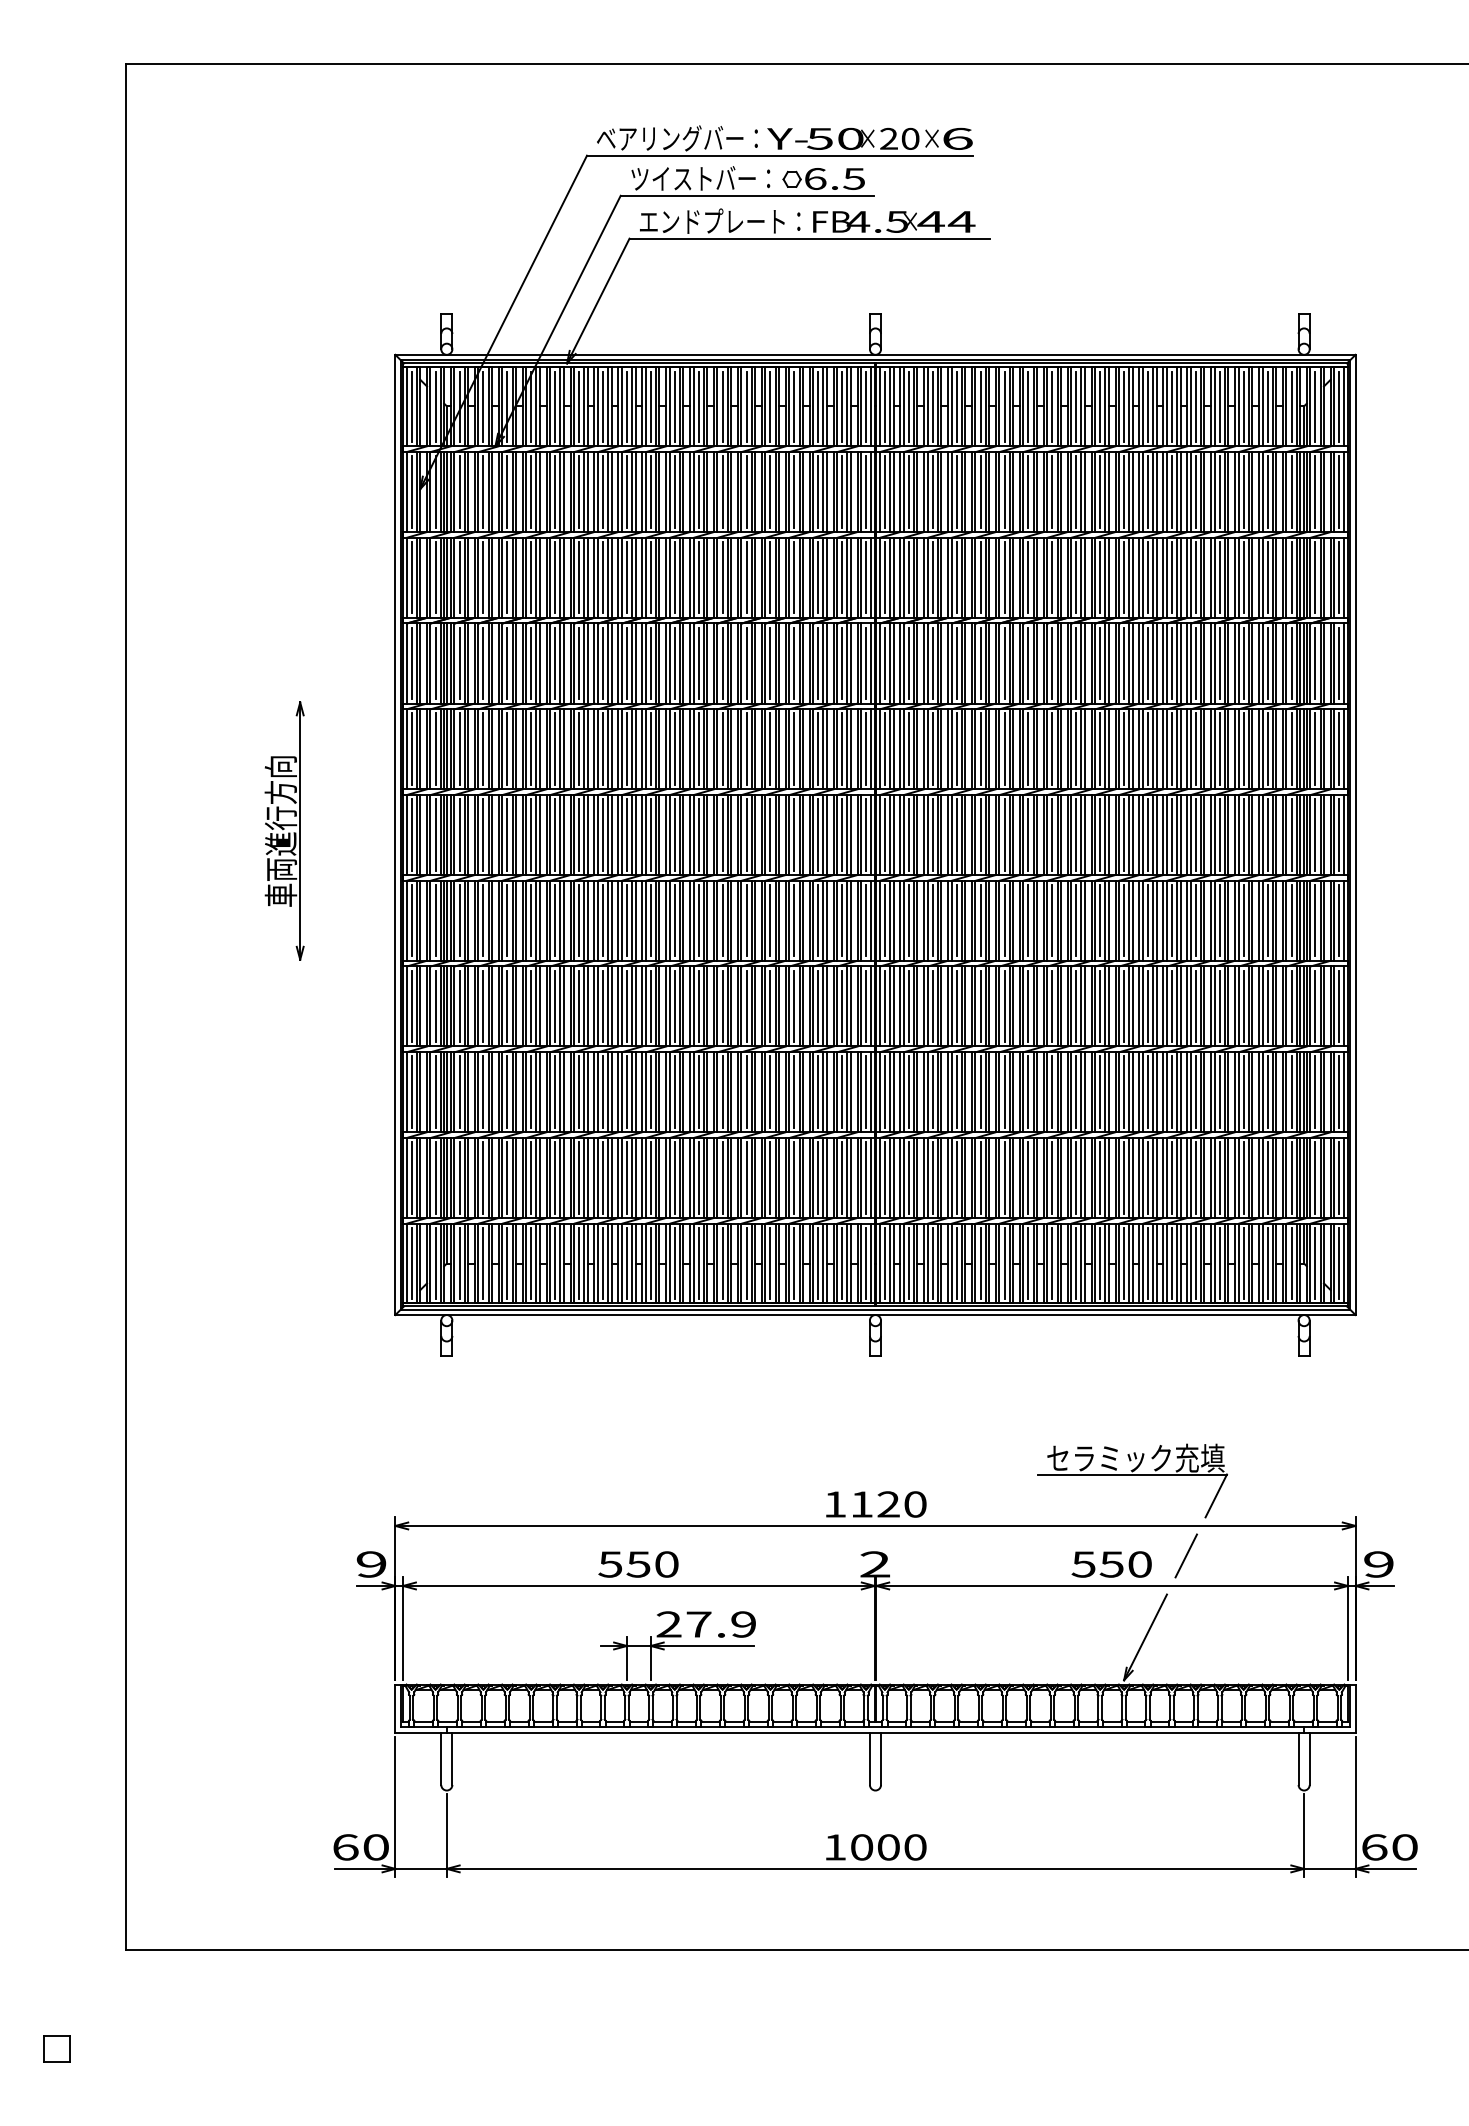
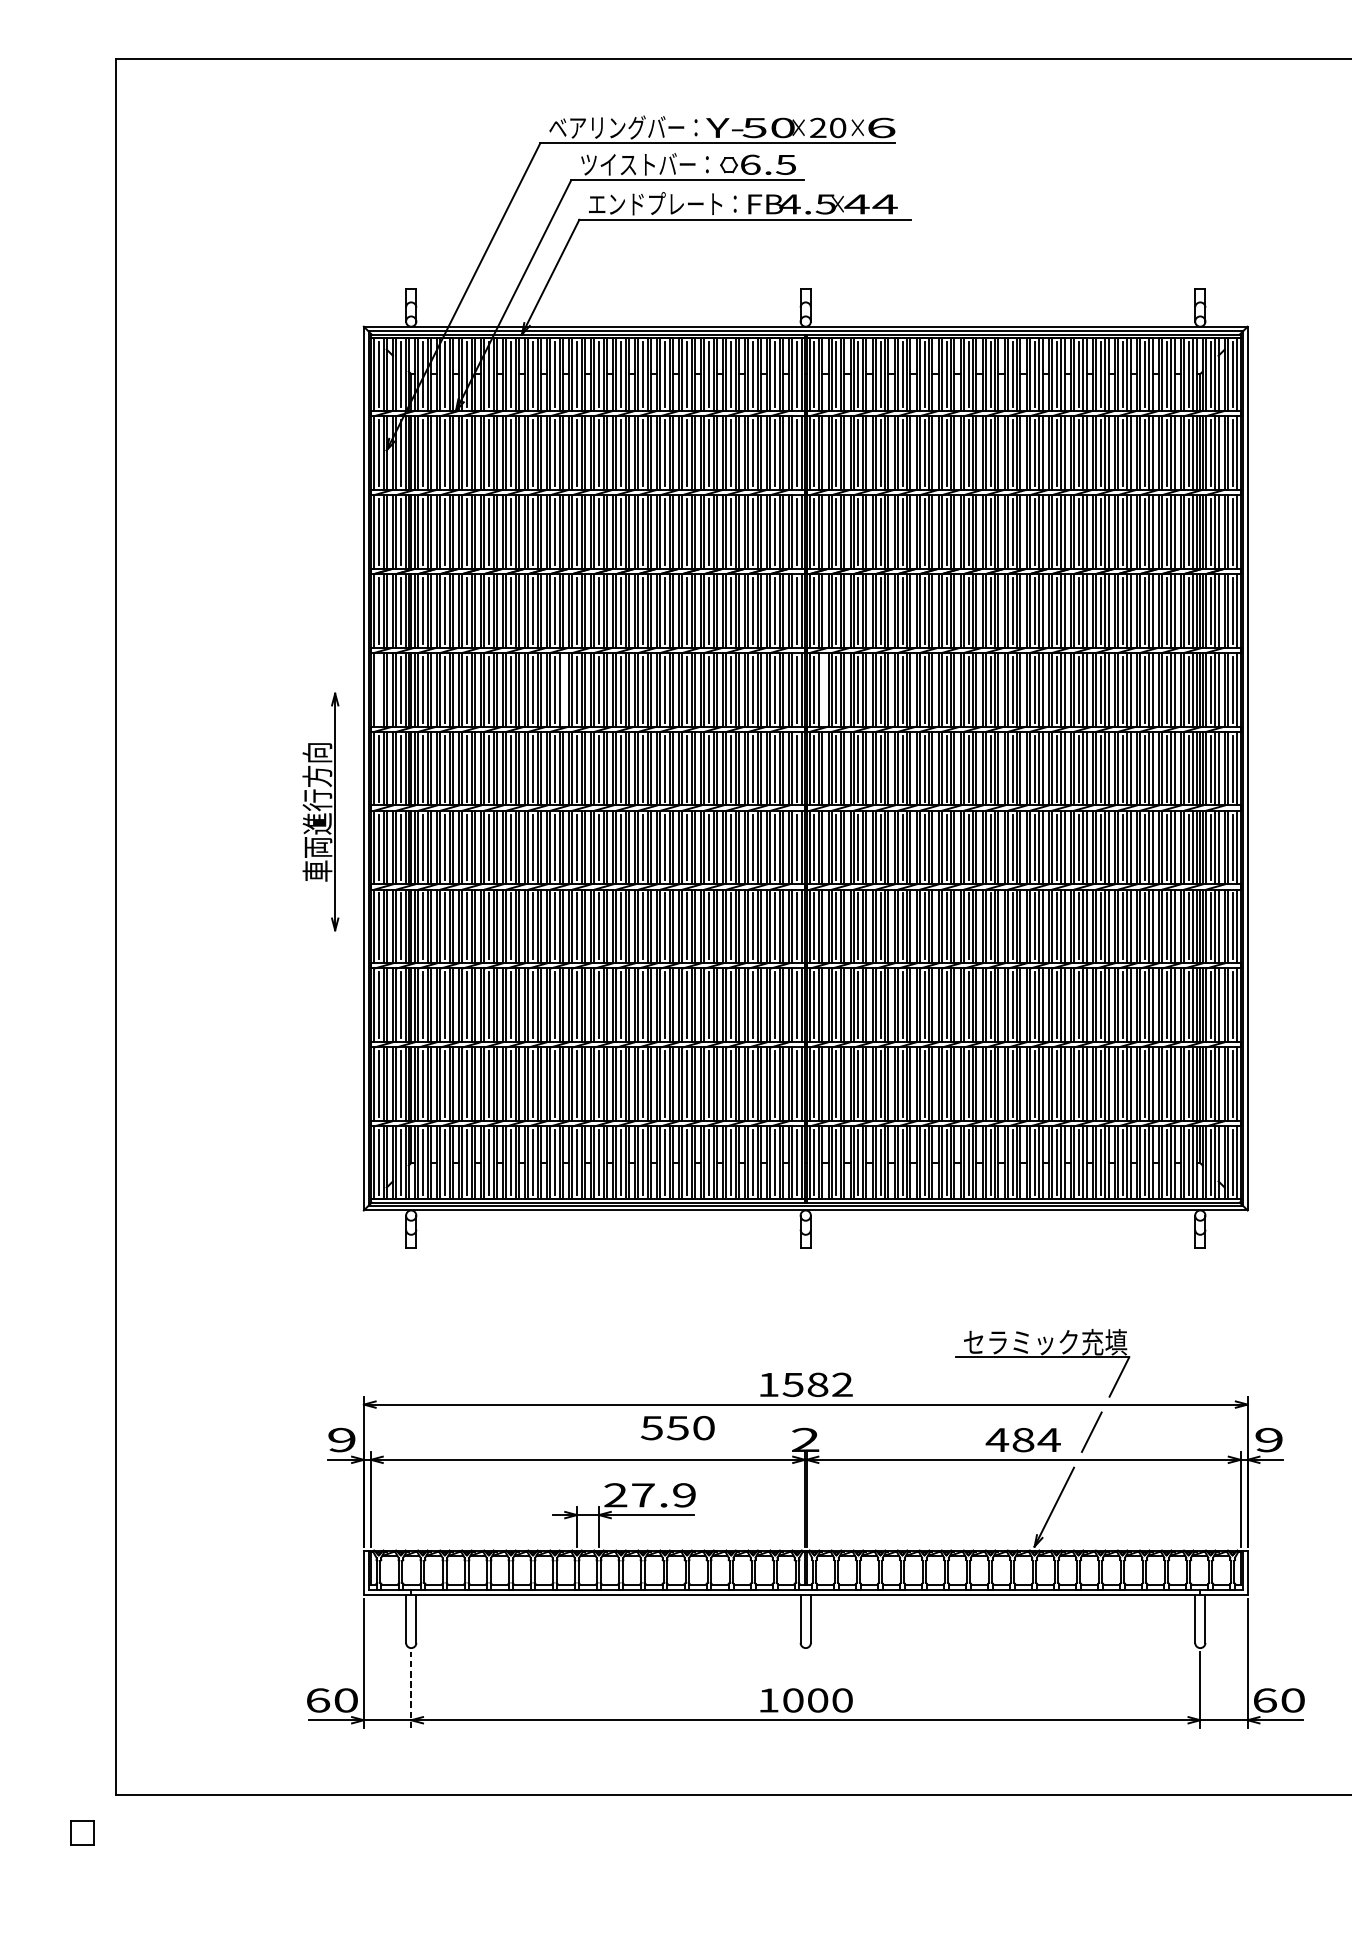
line: (411, 749) -> (378, 689), removed
line: (611, 749) -> (562, 689), removed
line: (893, 749) -> (822, 689), removed
part: (284, 830) -> (320, 811), moved
text: (888, 1504) -> (817, 1384), 1120 -> 1582
text: (638, 1564) -> (677, 1428), moved
text: (1111, 1564) -> (1022, 1440), 550 -> 484
line: (446, 1835) -> (410, 1689), solid -> dashed
part: (56, 2048) -> (82, 1832), moved

